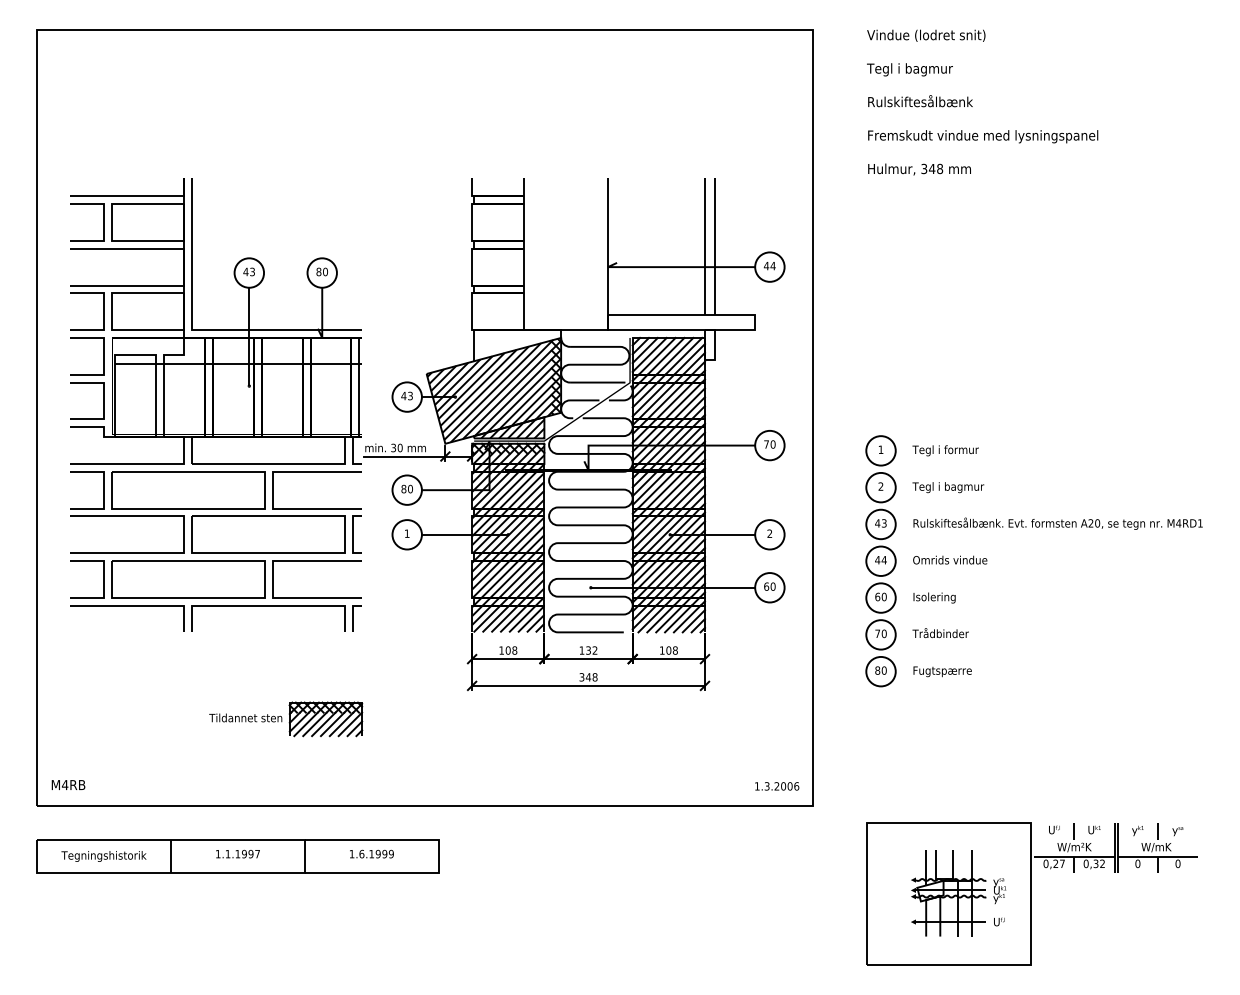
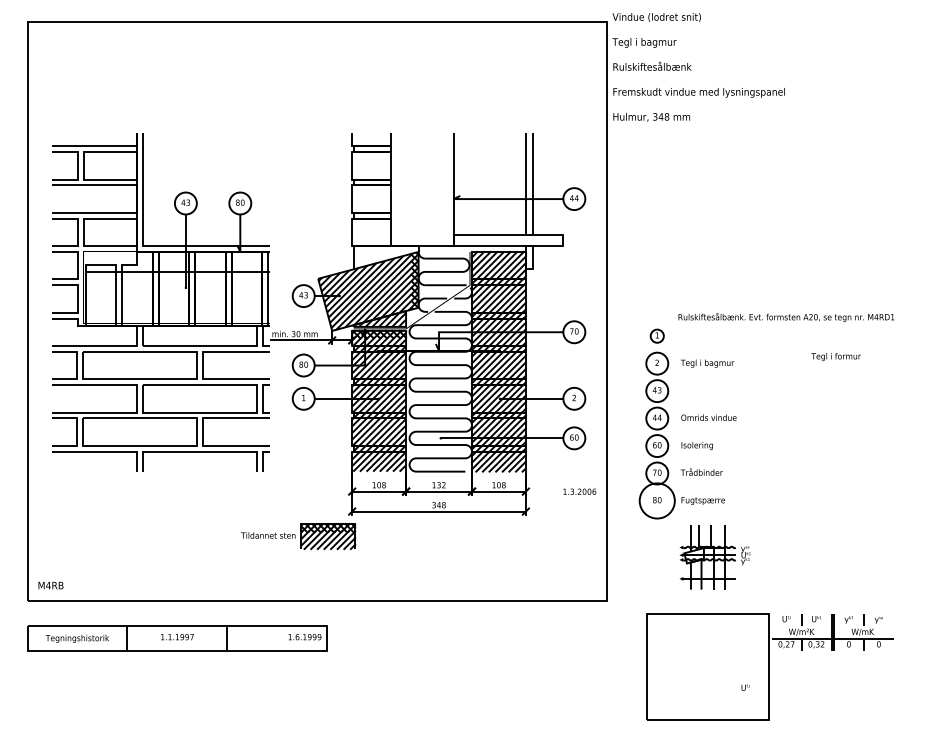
text: (982, 102) -> (698, 67), moved
circle: (880, 450) -> (656, 335), size x0.6
text: (945, 450) -> (835, 356), moved
text: (1057, 523) -> (785, 317), moved
circle: (880, 671) -> (656, 500), size x1.6
part: (286, 719) -> (298, 536), moved
text: (777, 786) -> (580, 491), moved
text: (371, 853) -> (304, 636), moved
part: (958, 893) -> (715, 557), moved

